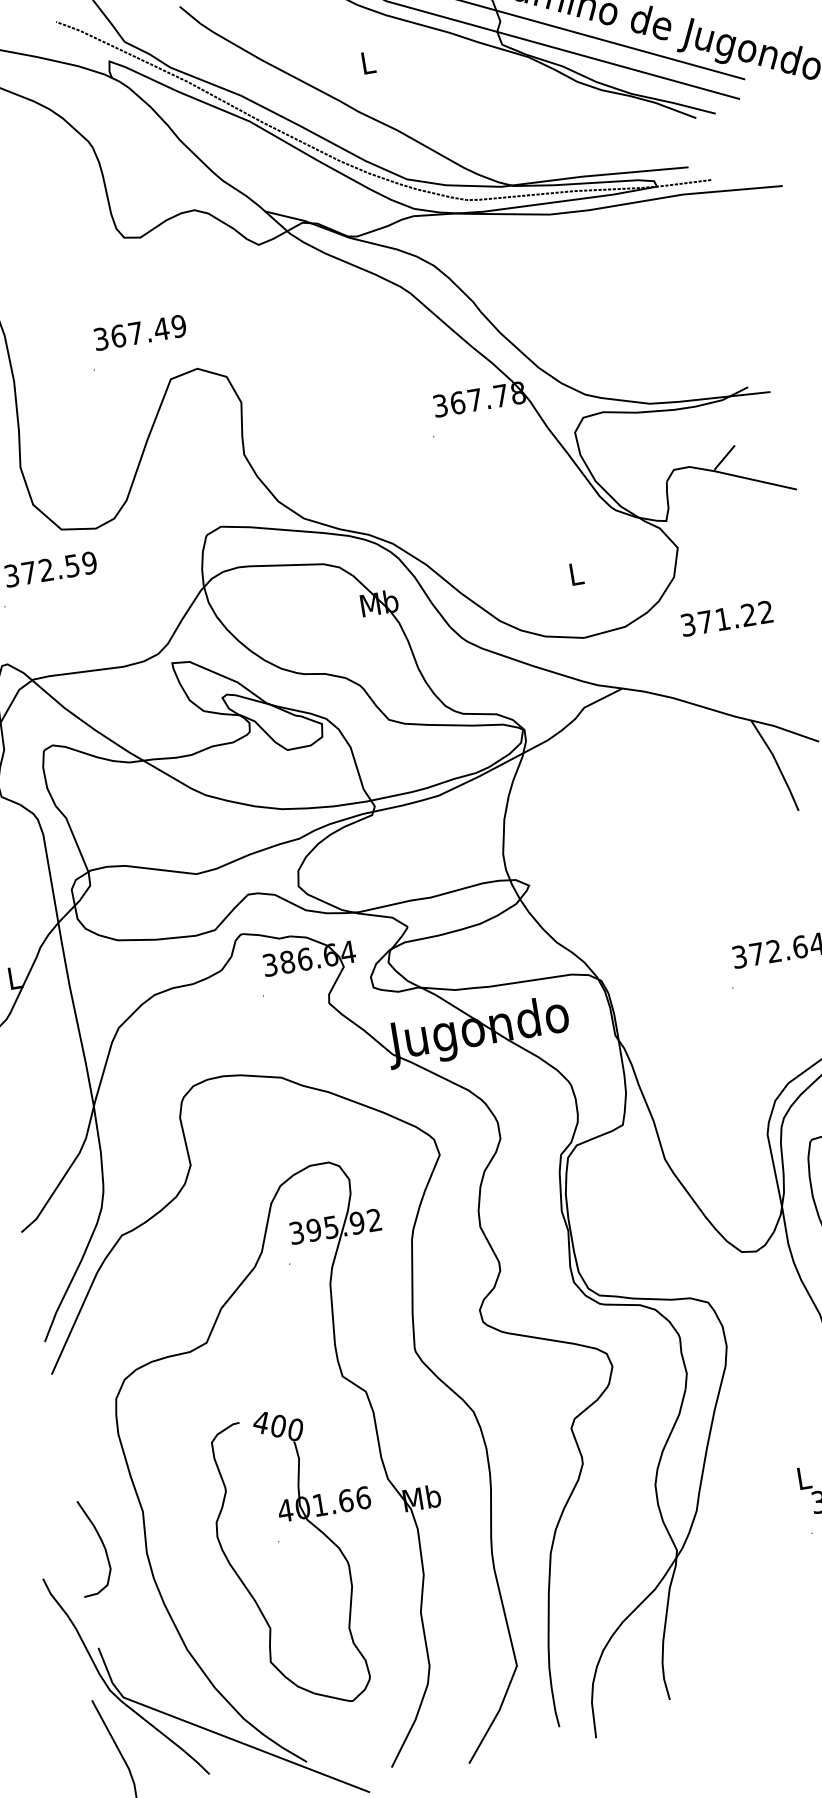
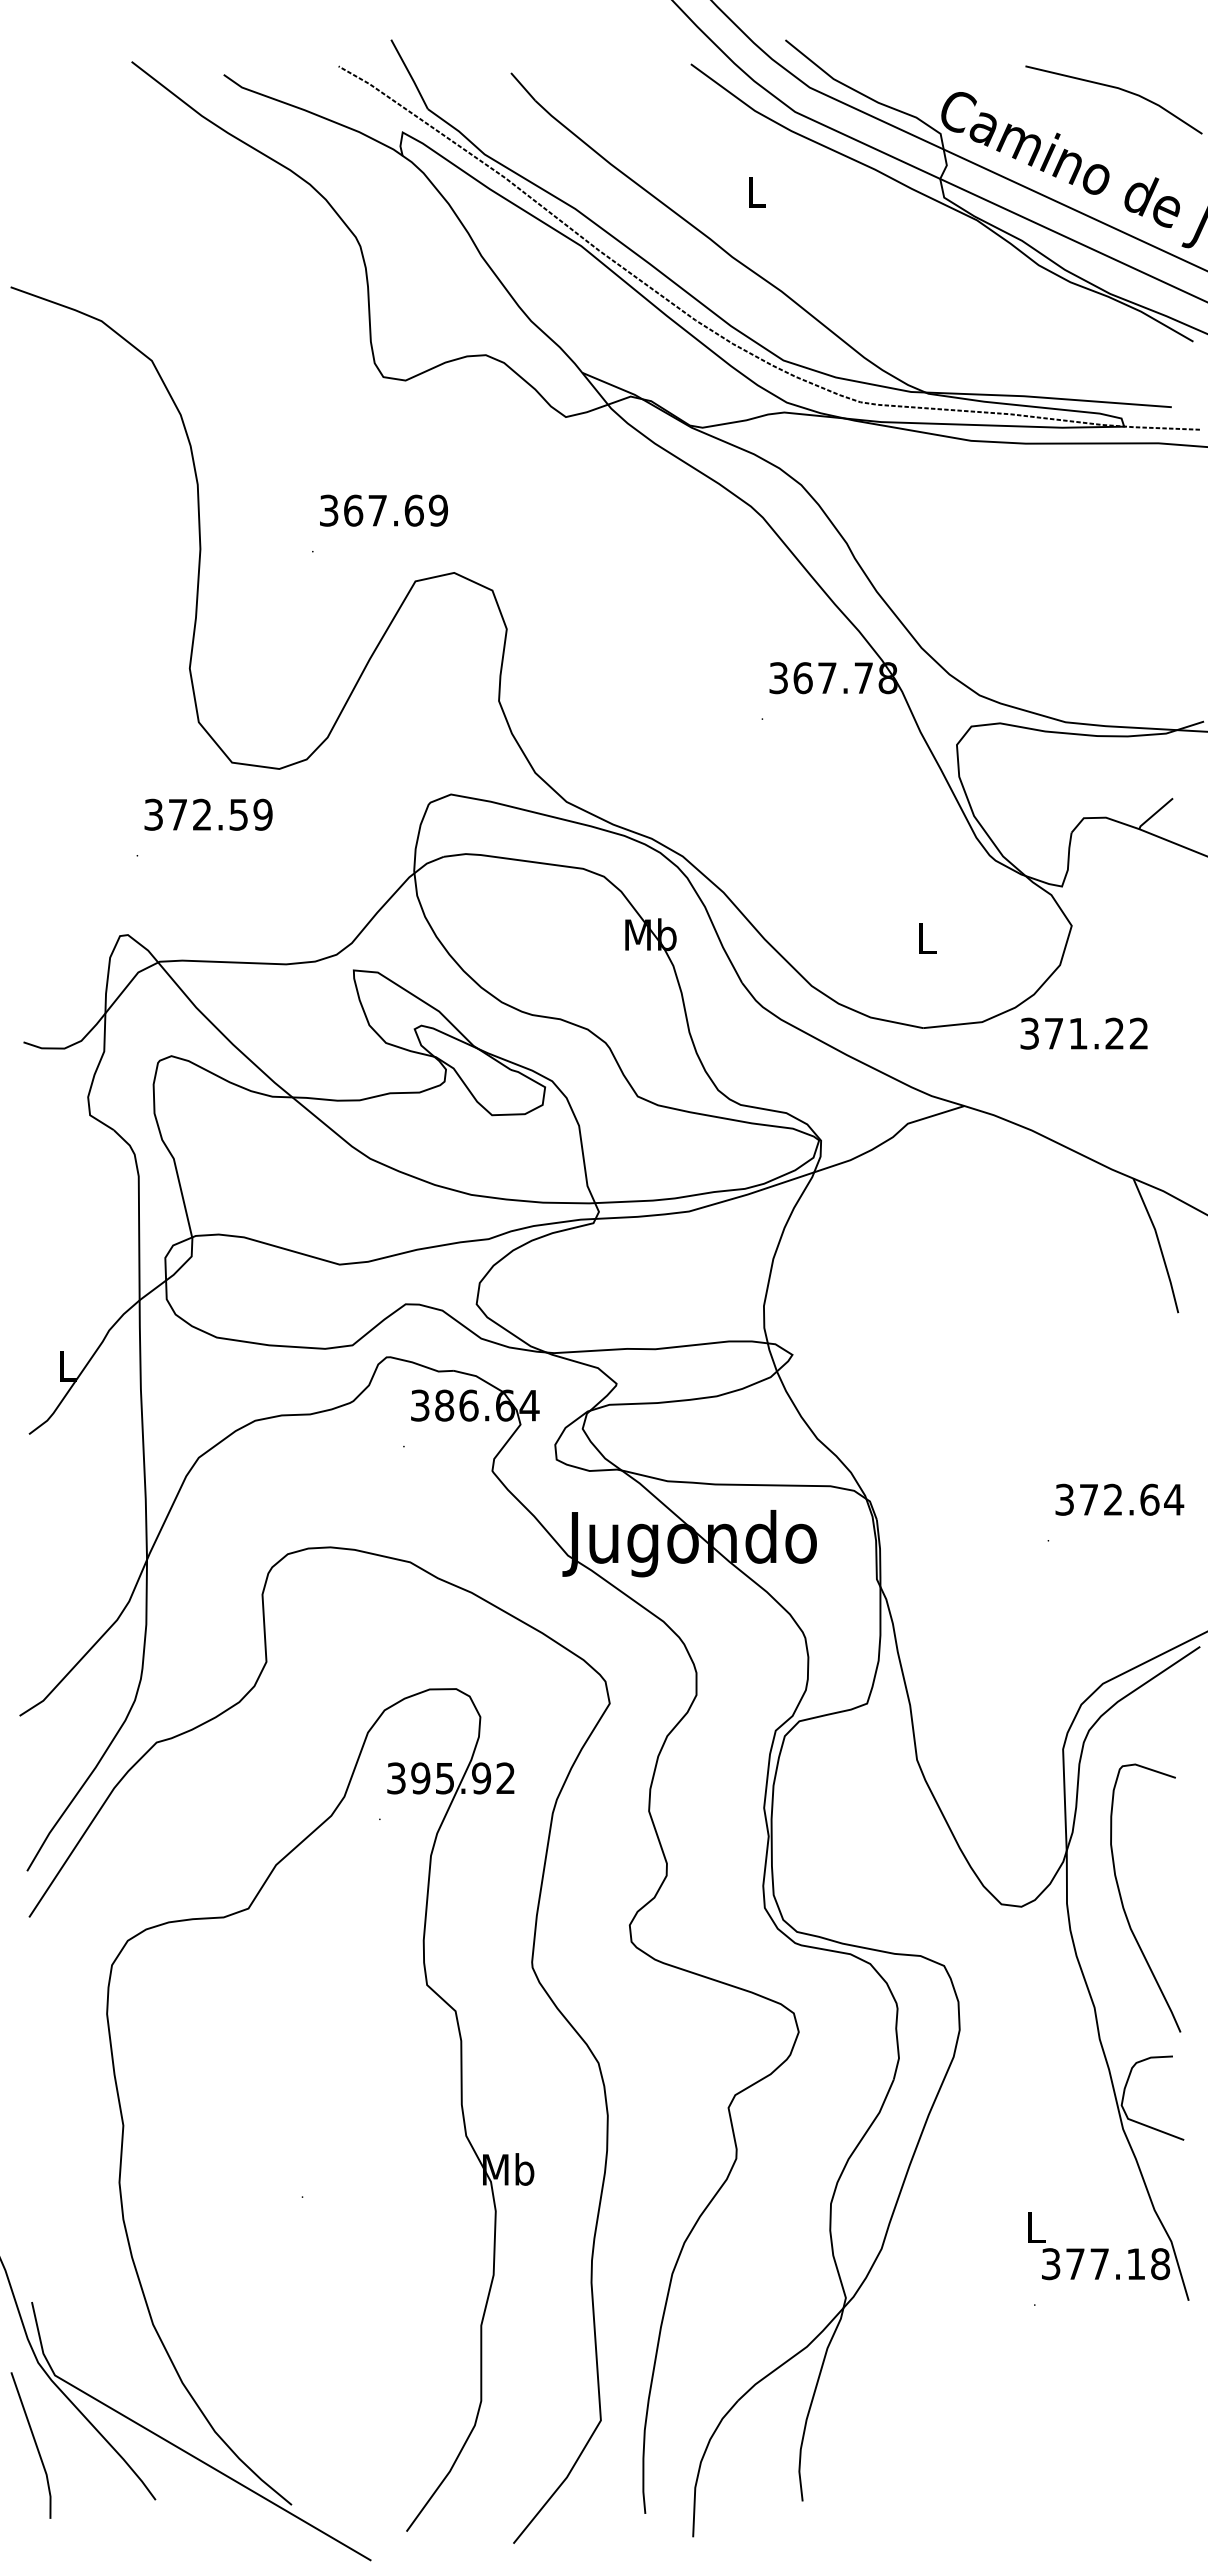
text: (161, 328) -> (414, 510), 367.49 -> 367.69
text: (726, 618) -> (1083, 1033), moved
part: (323, 1534) -> (365, 2197), removed
curve: (101, 1541) -> (59, 2157), removed

